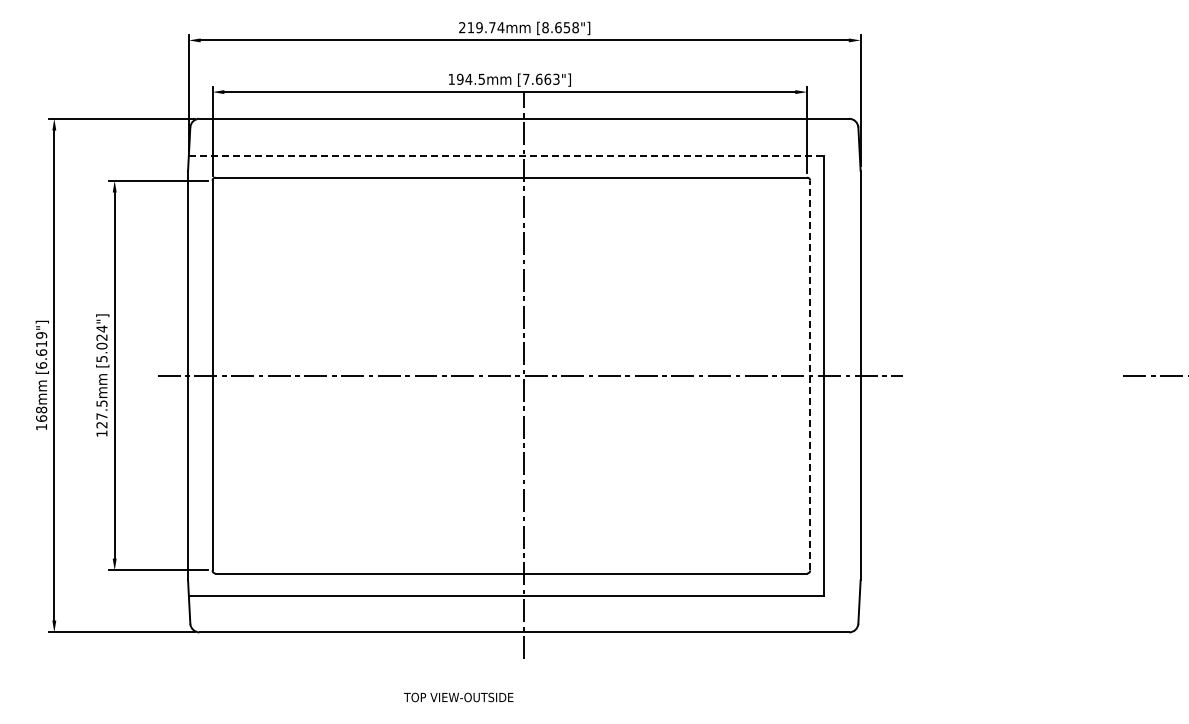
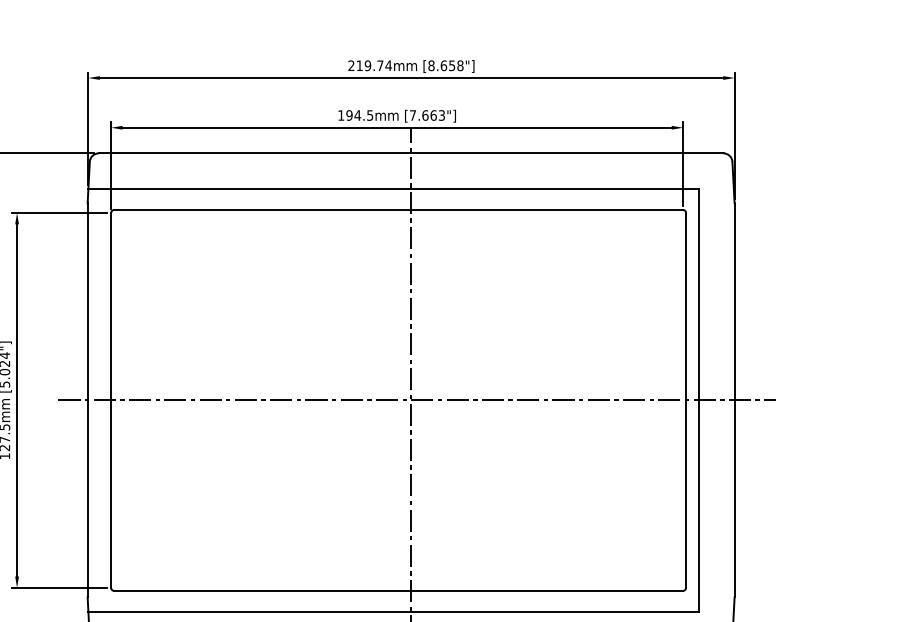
line: (506, 155) -> (393, 188), dashed -> solid
line: (810, 375) -> (686, 400), dashed -> solid

